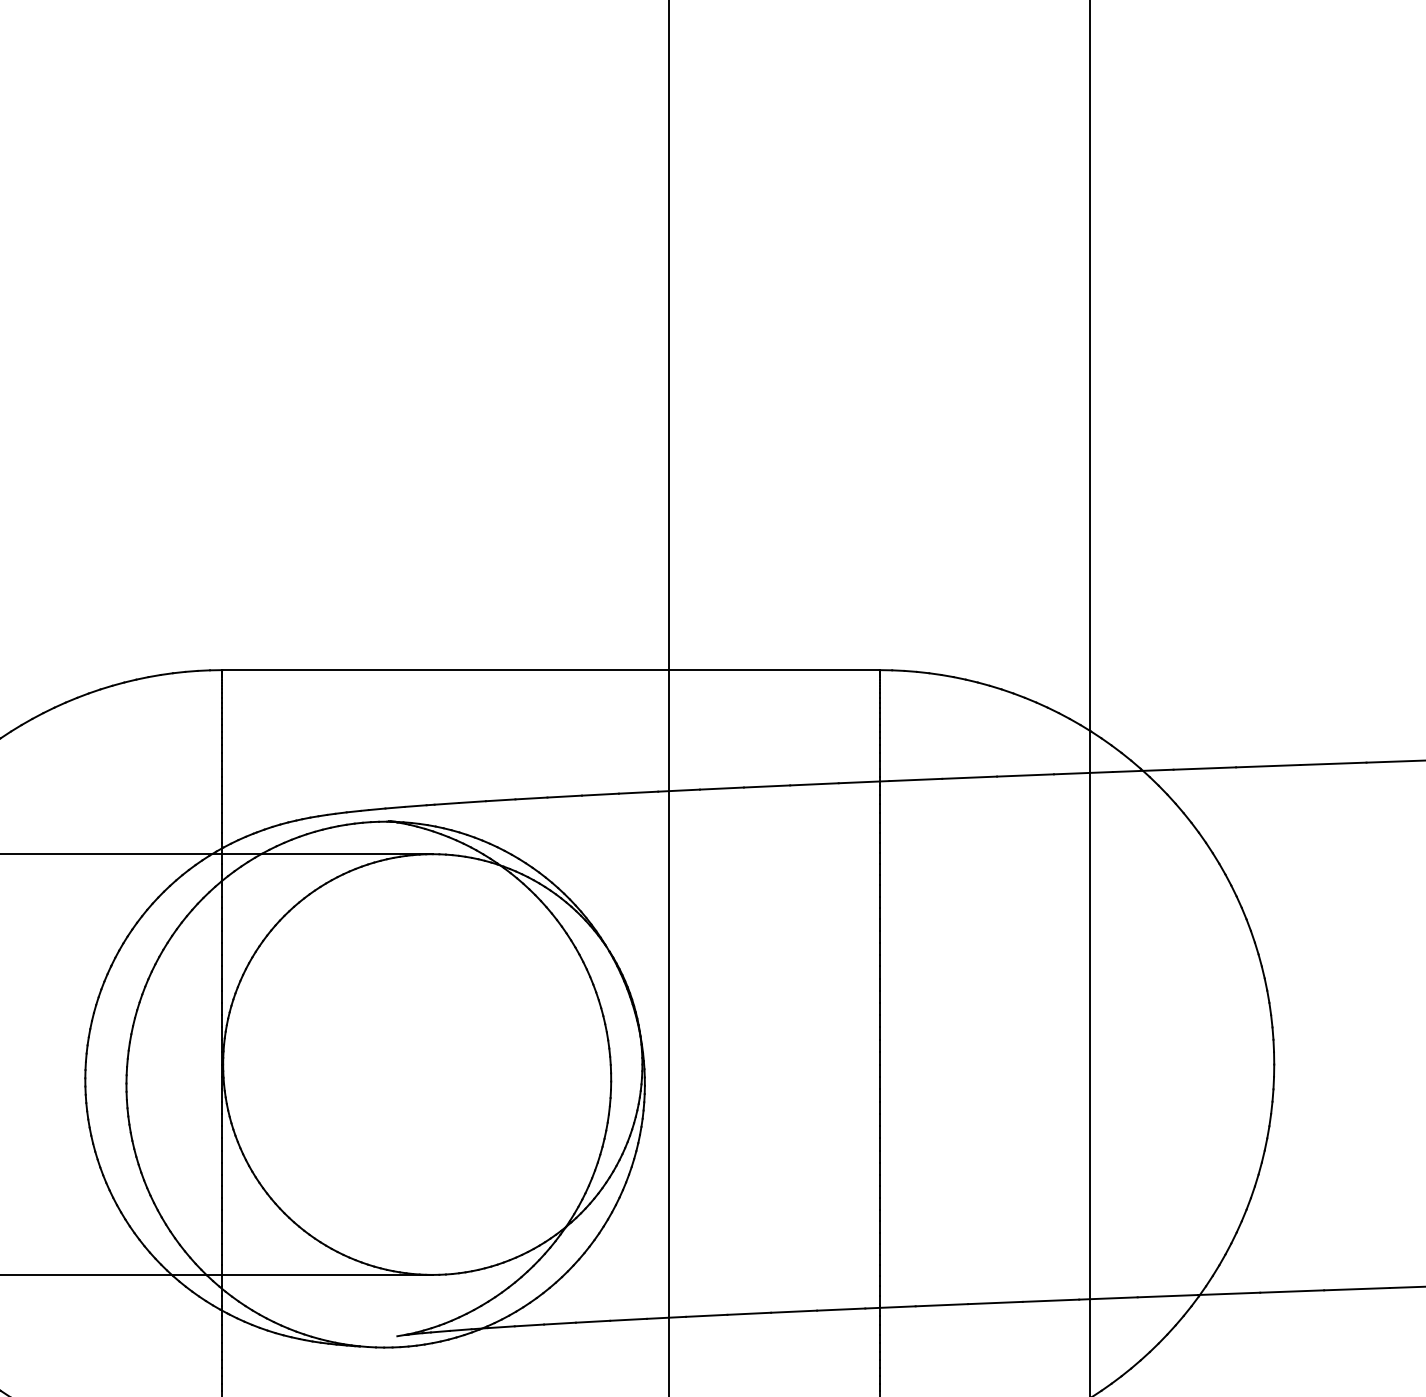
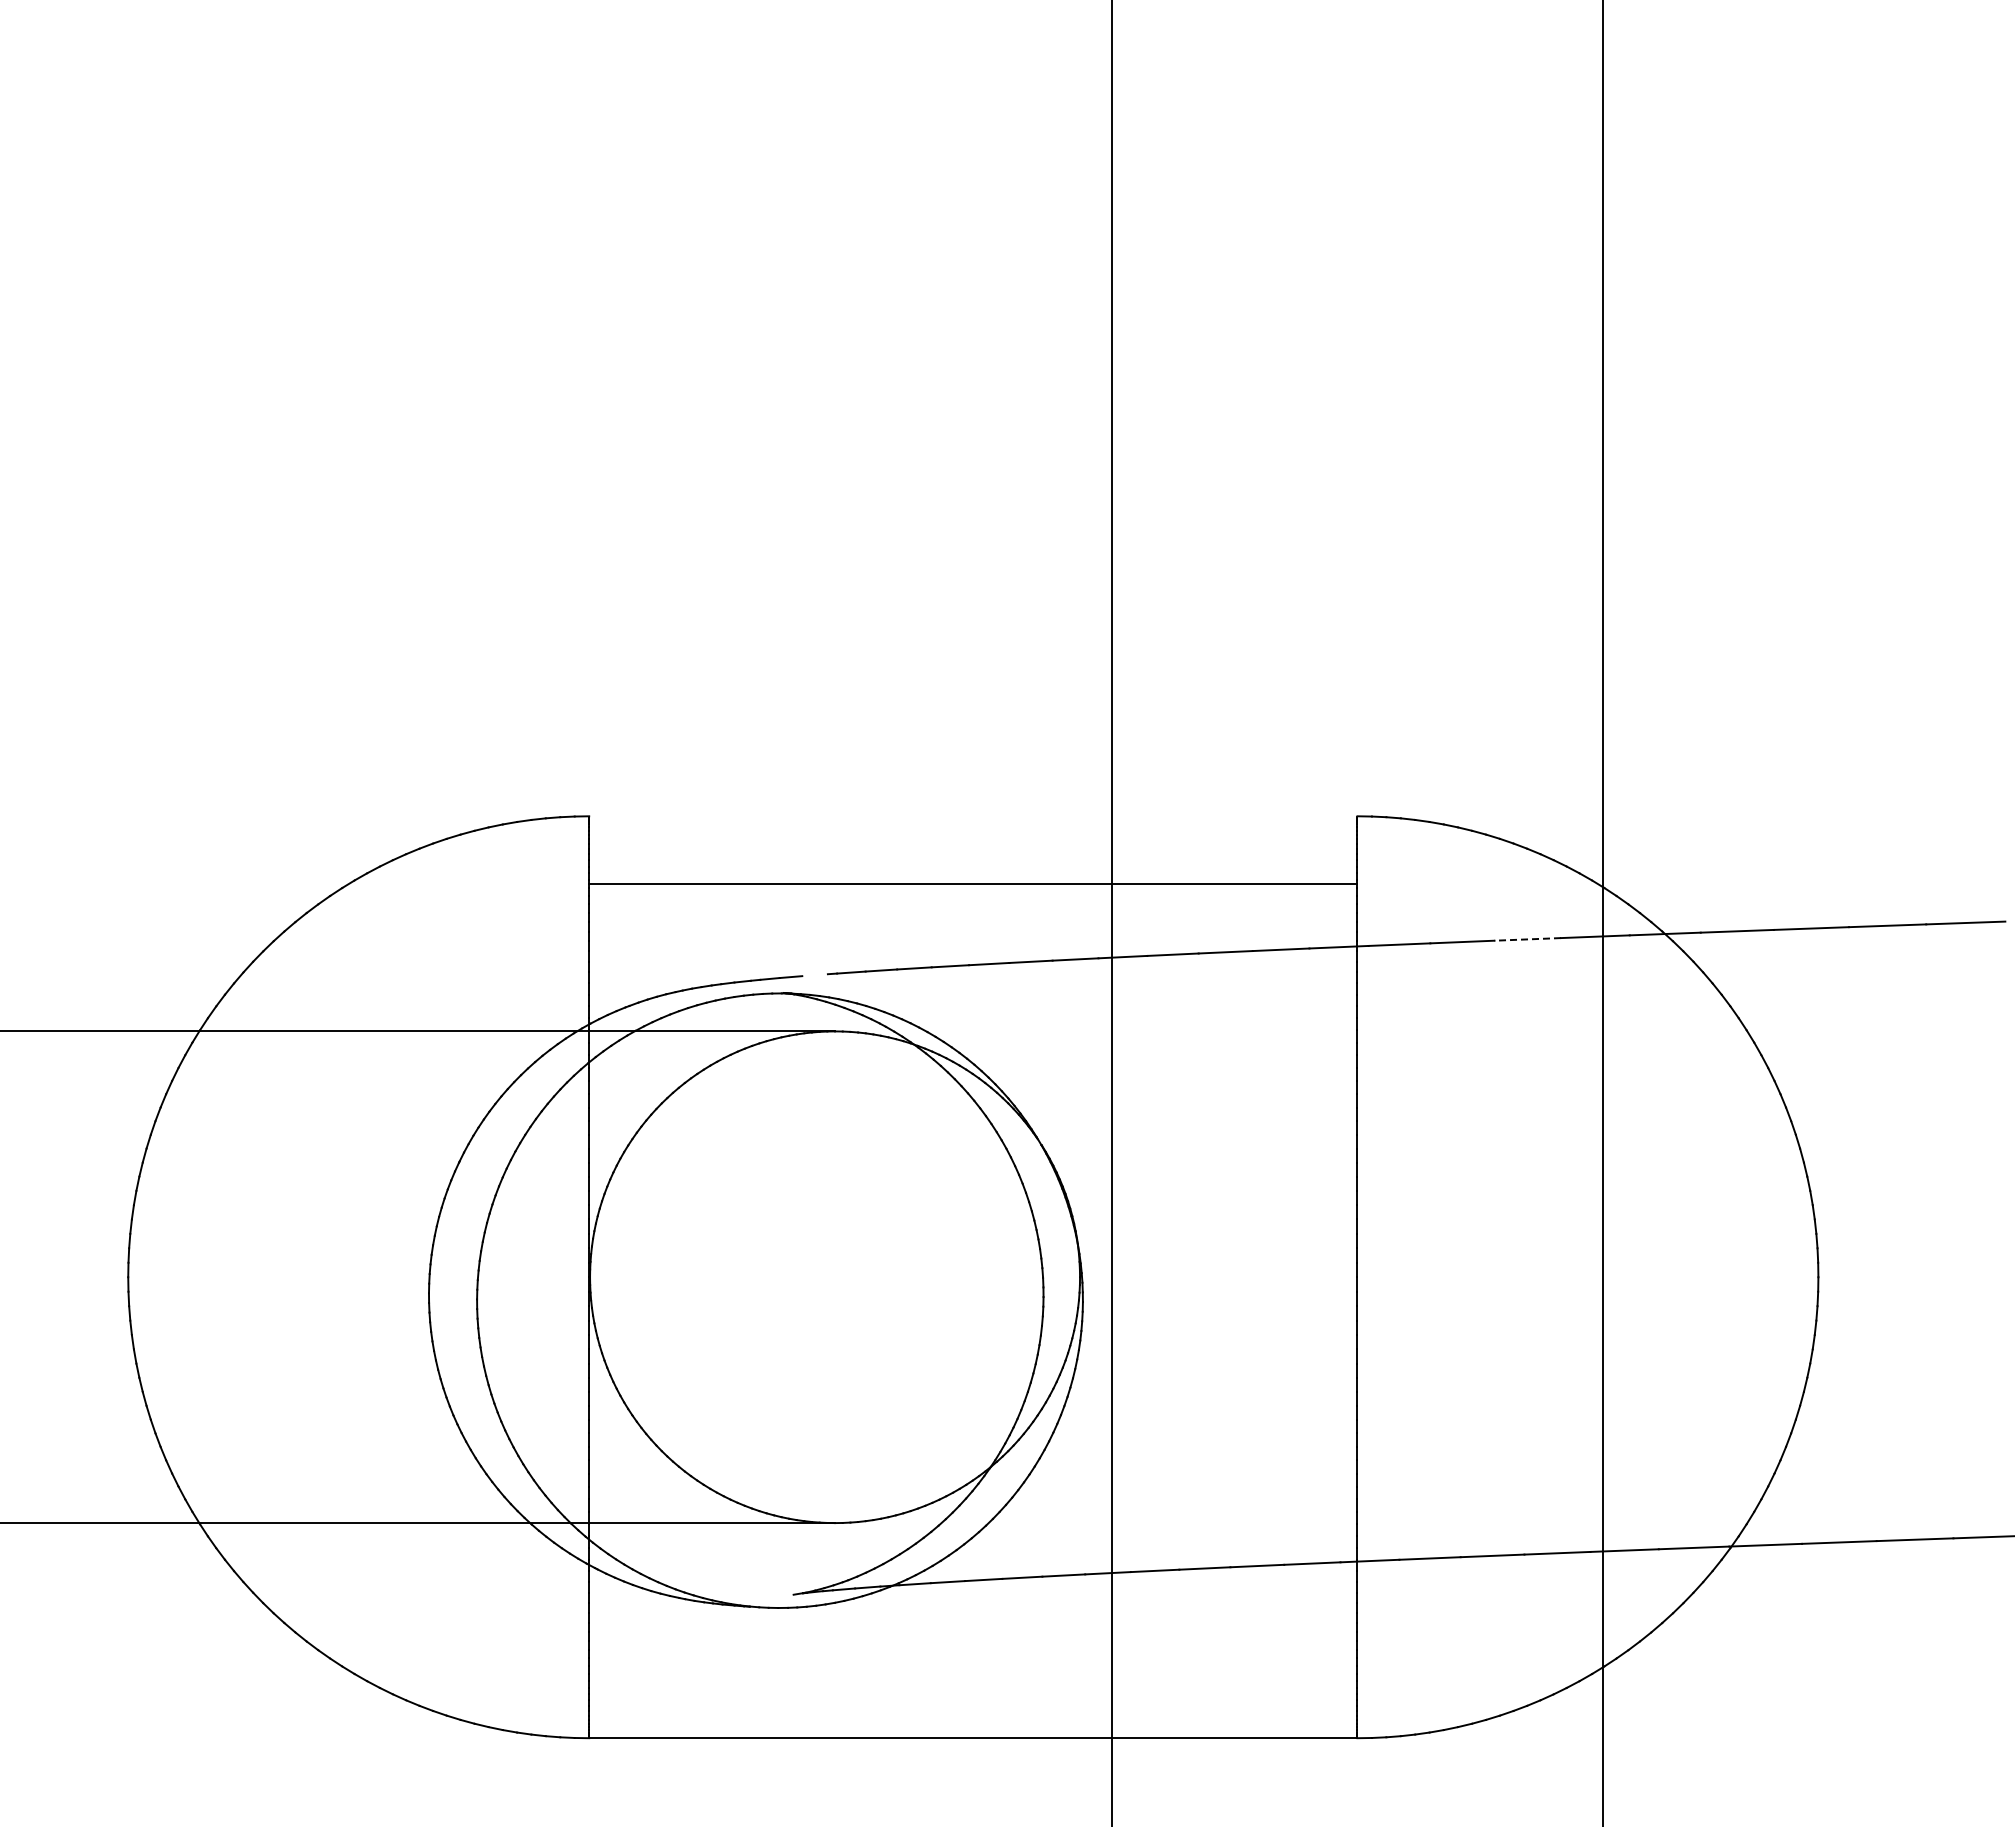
line: (551, 670) -> (973, 884), moved
line: (1025, 775) -> (1527, 939), solid -> dashed
line: (415, 806) -> (814, 975), removed

